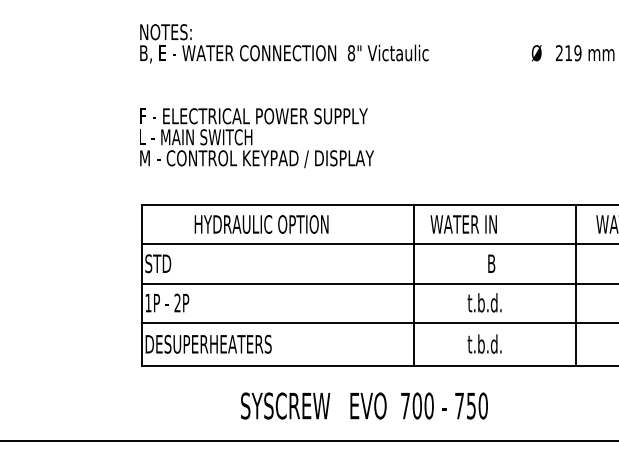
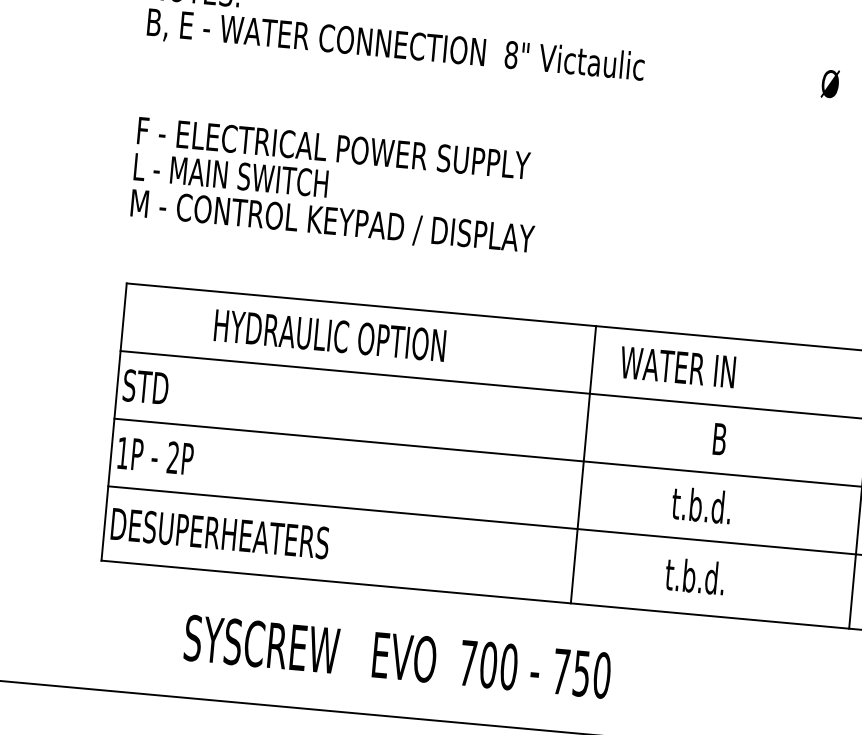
text: (364, 405) -> (397, 655), moved

